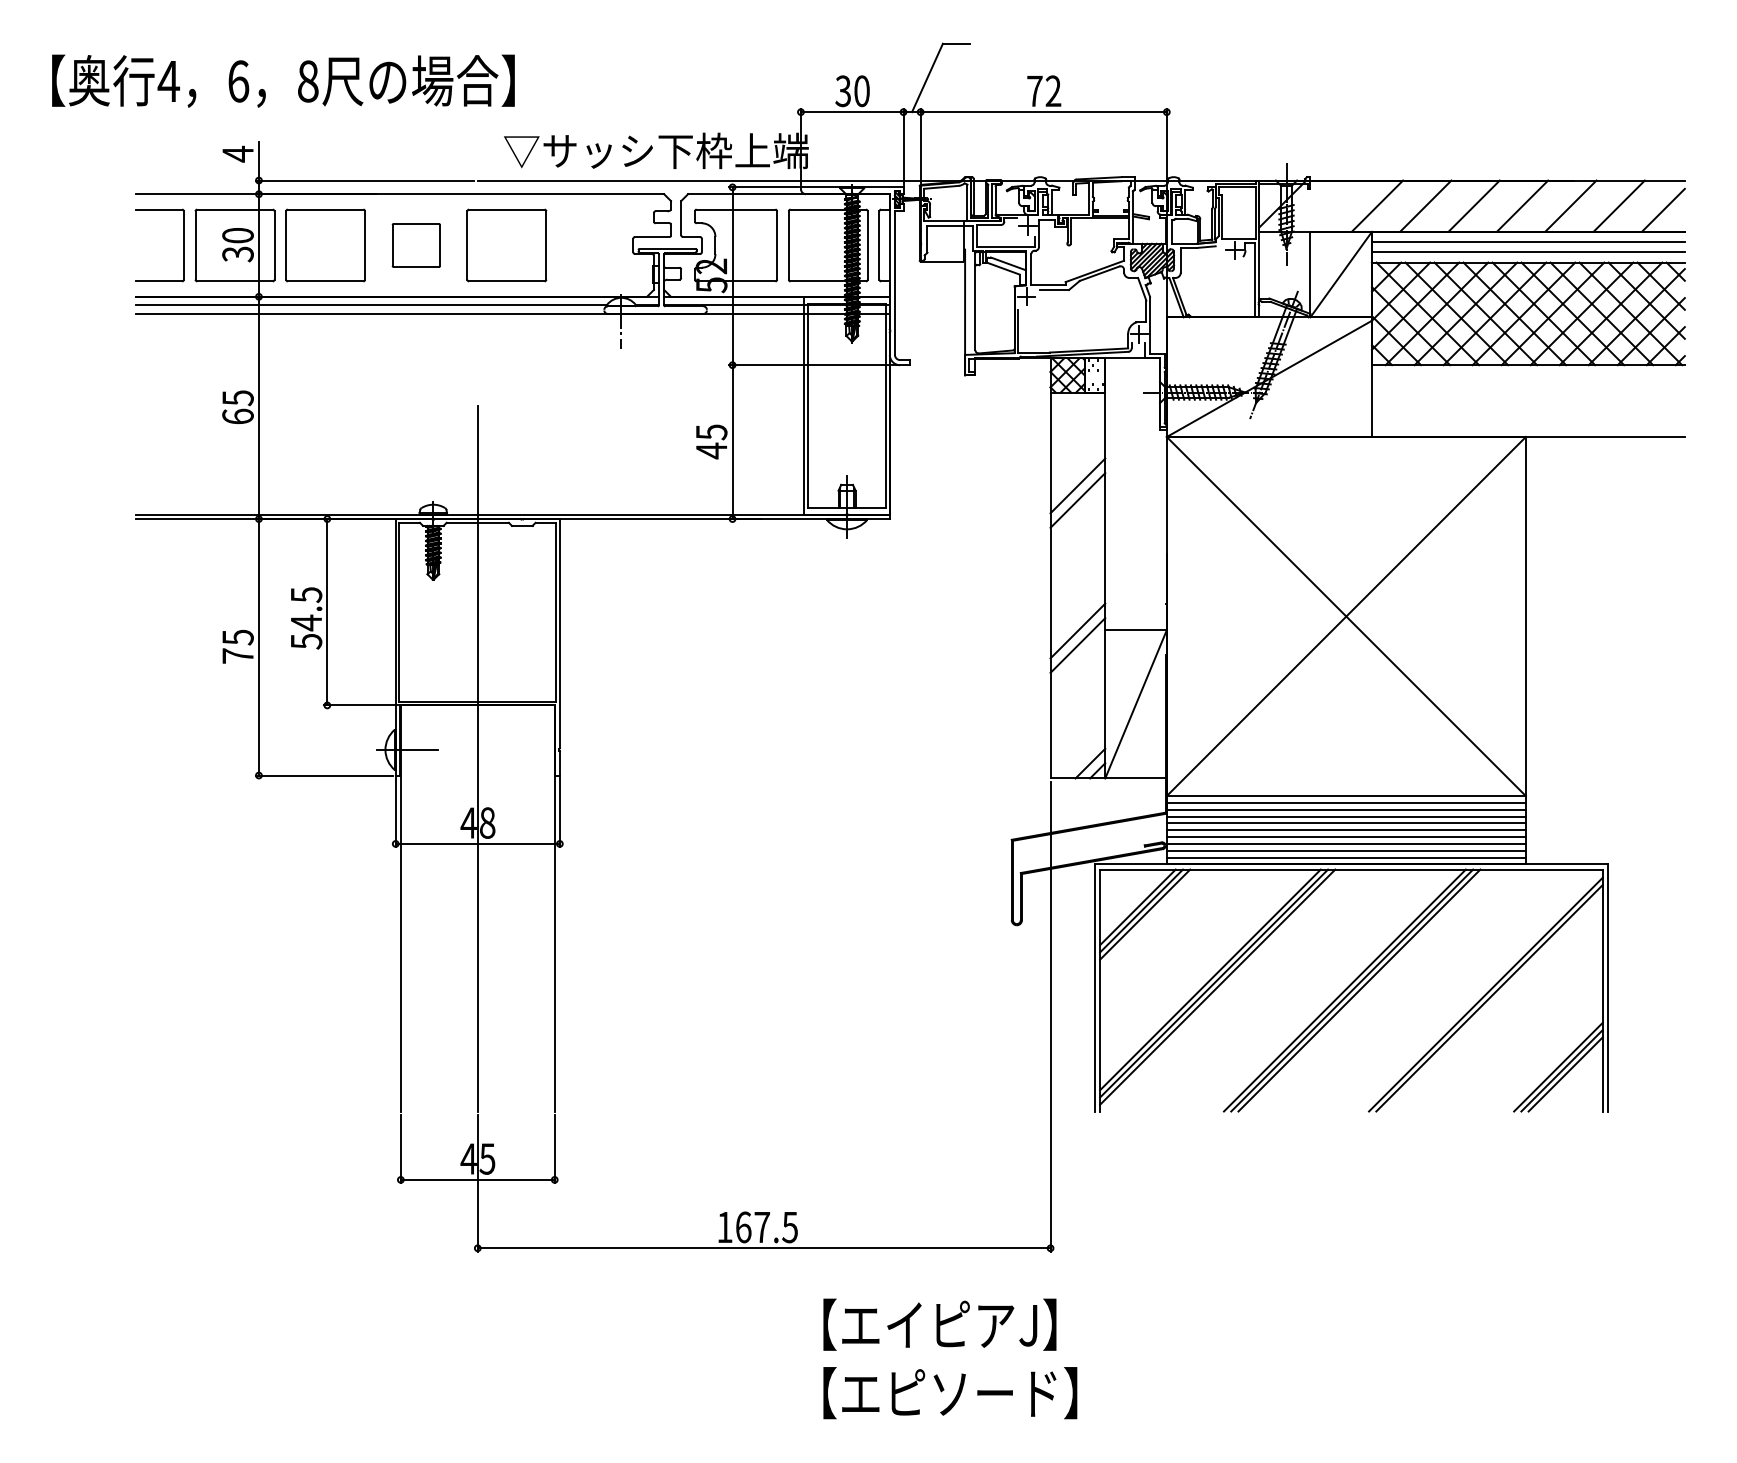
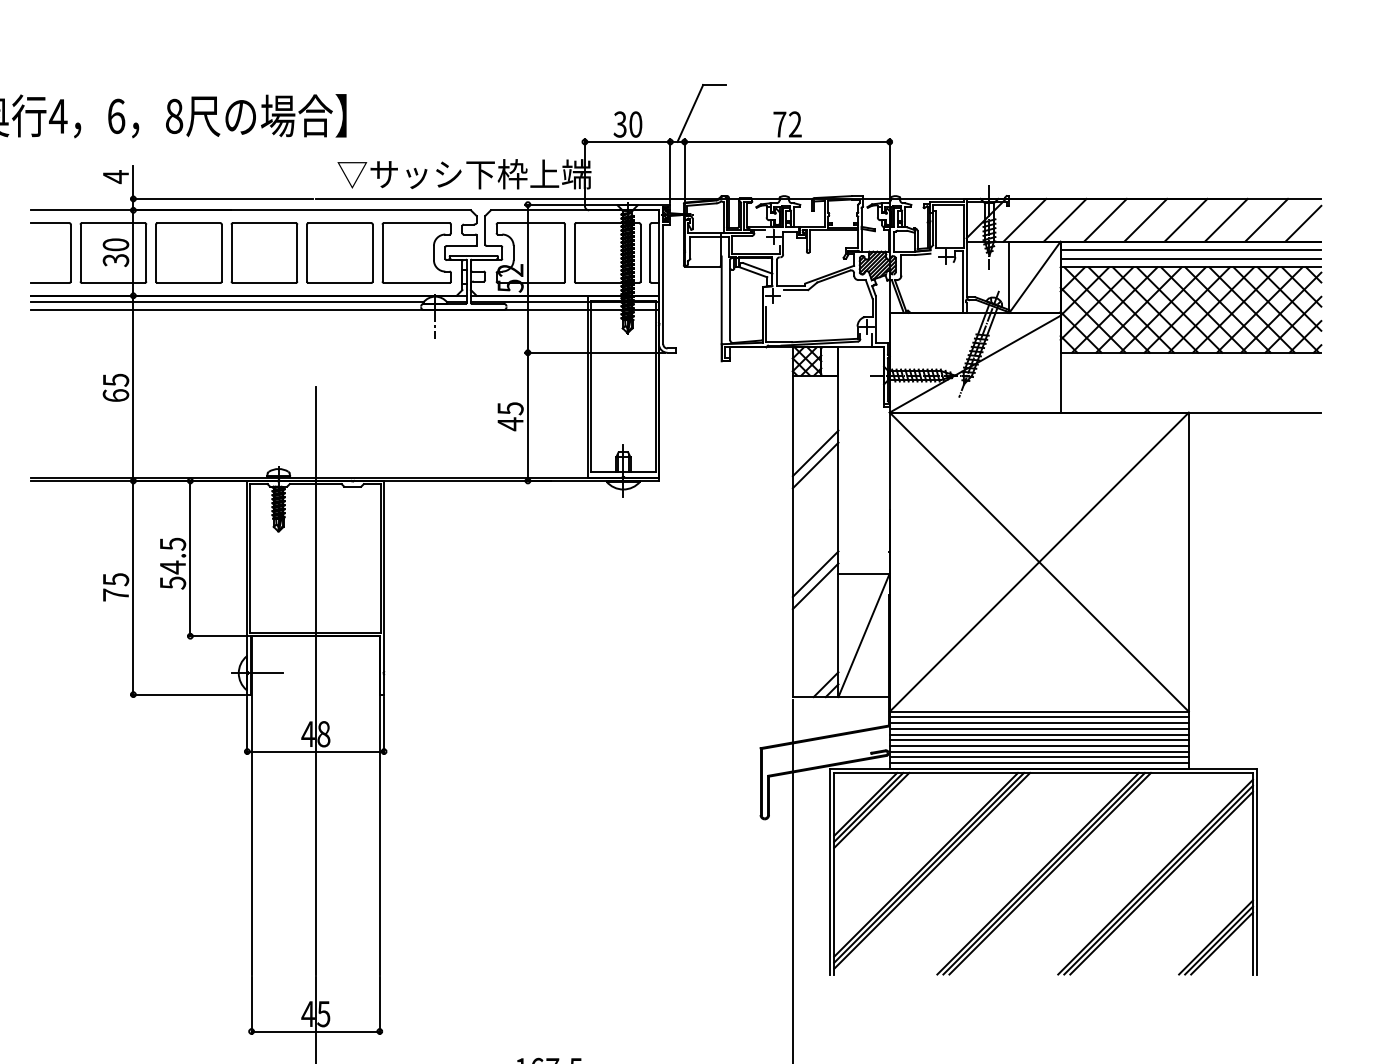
line: (1328, 205) -> (1024, 219), added
part: (416, 245) -> (264, 253), size x1.67
part: (598, 245) -> (416, 253), added
line: (1492, 1001) -> (1161, 882), added

